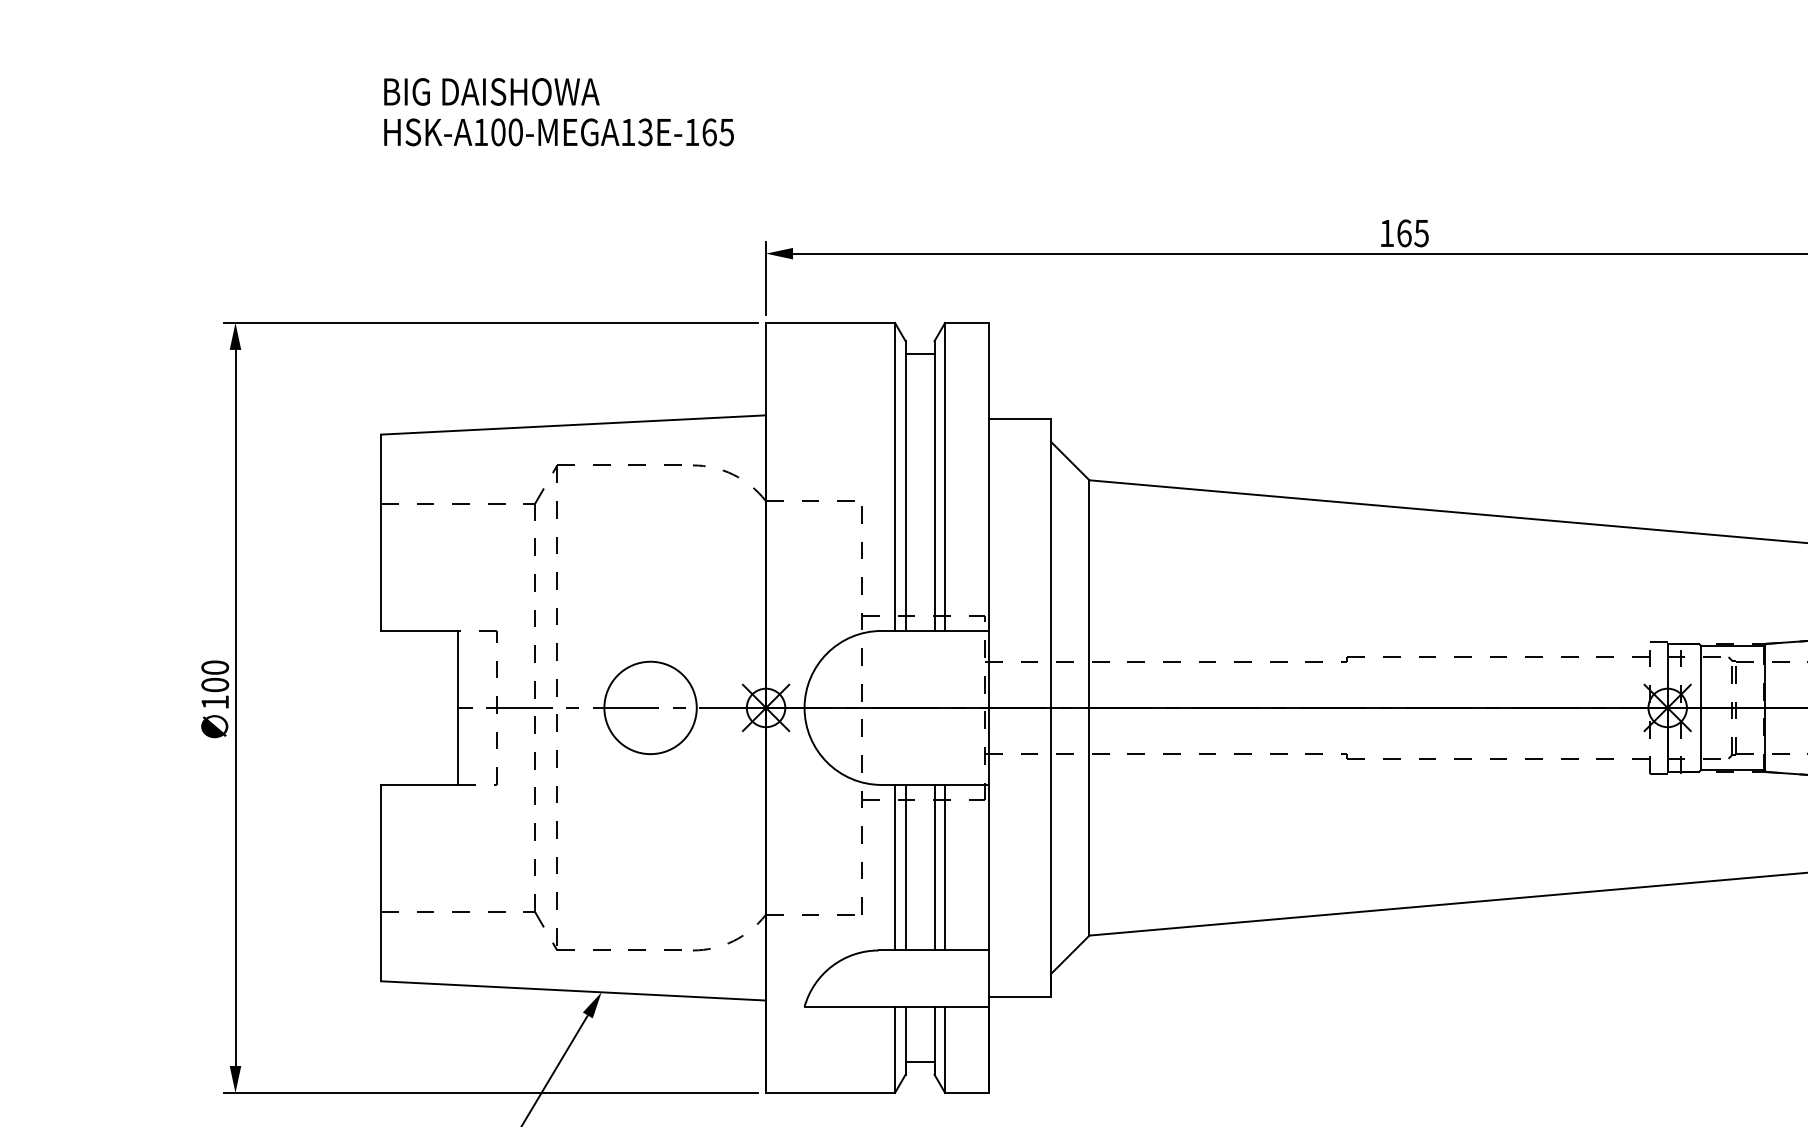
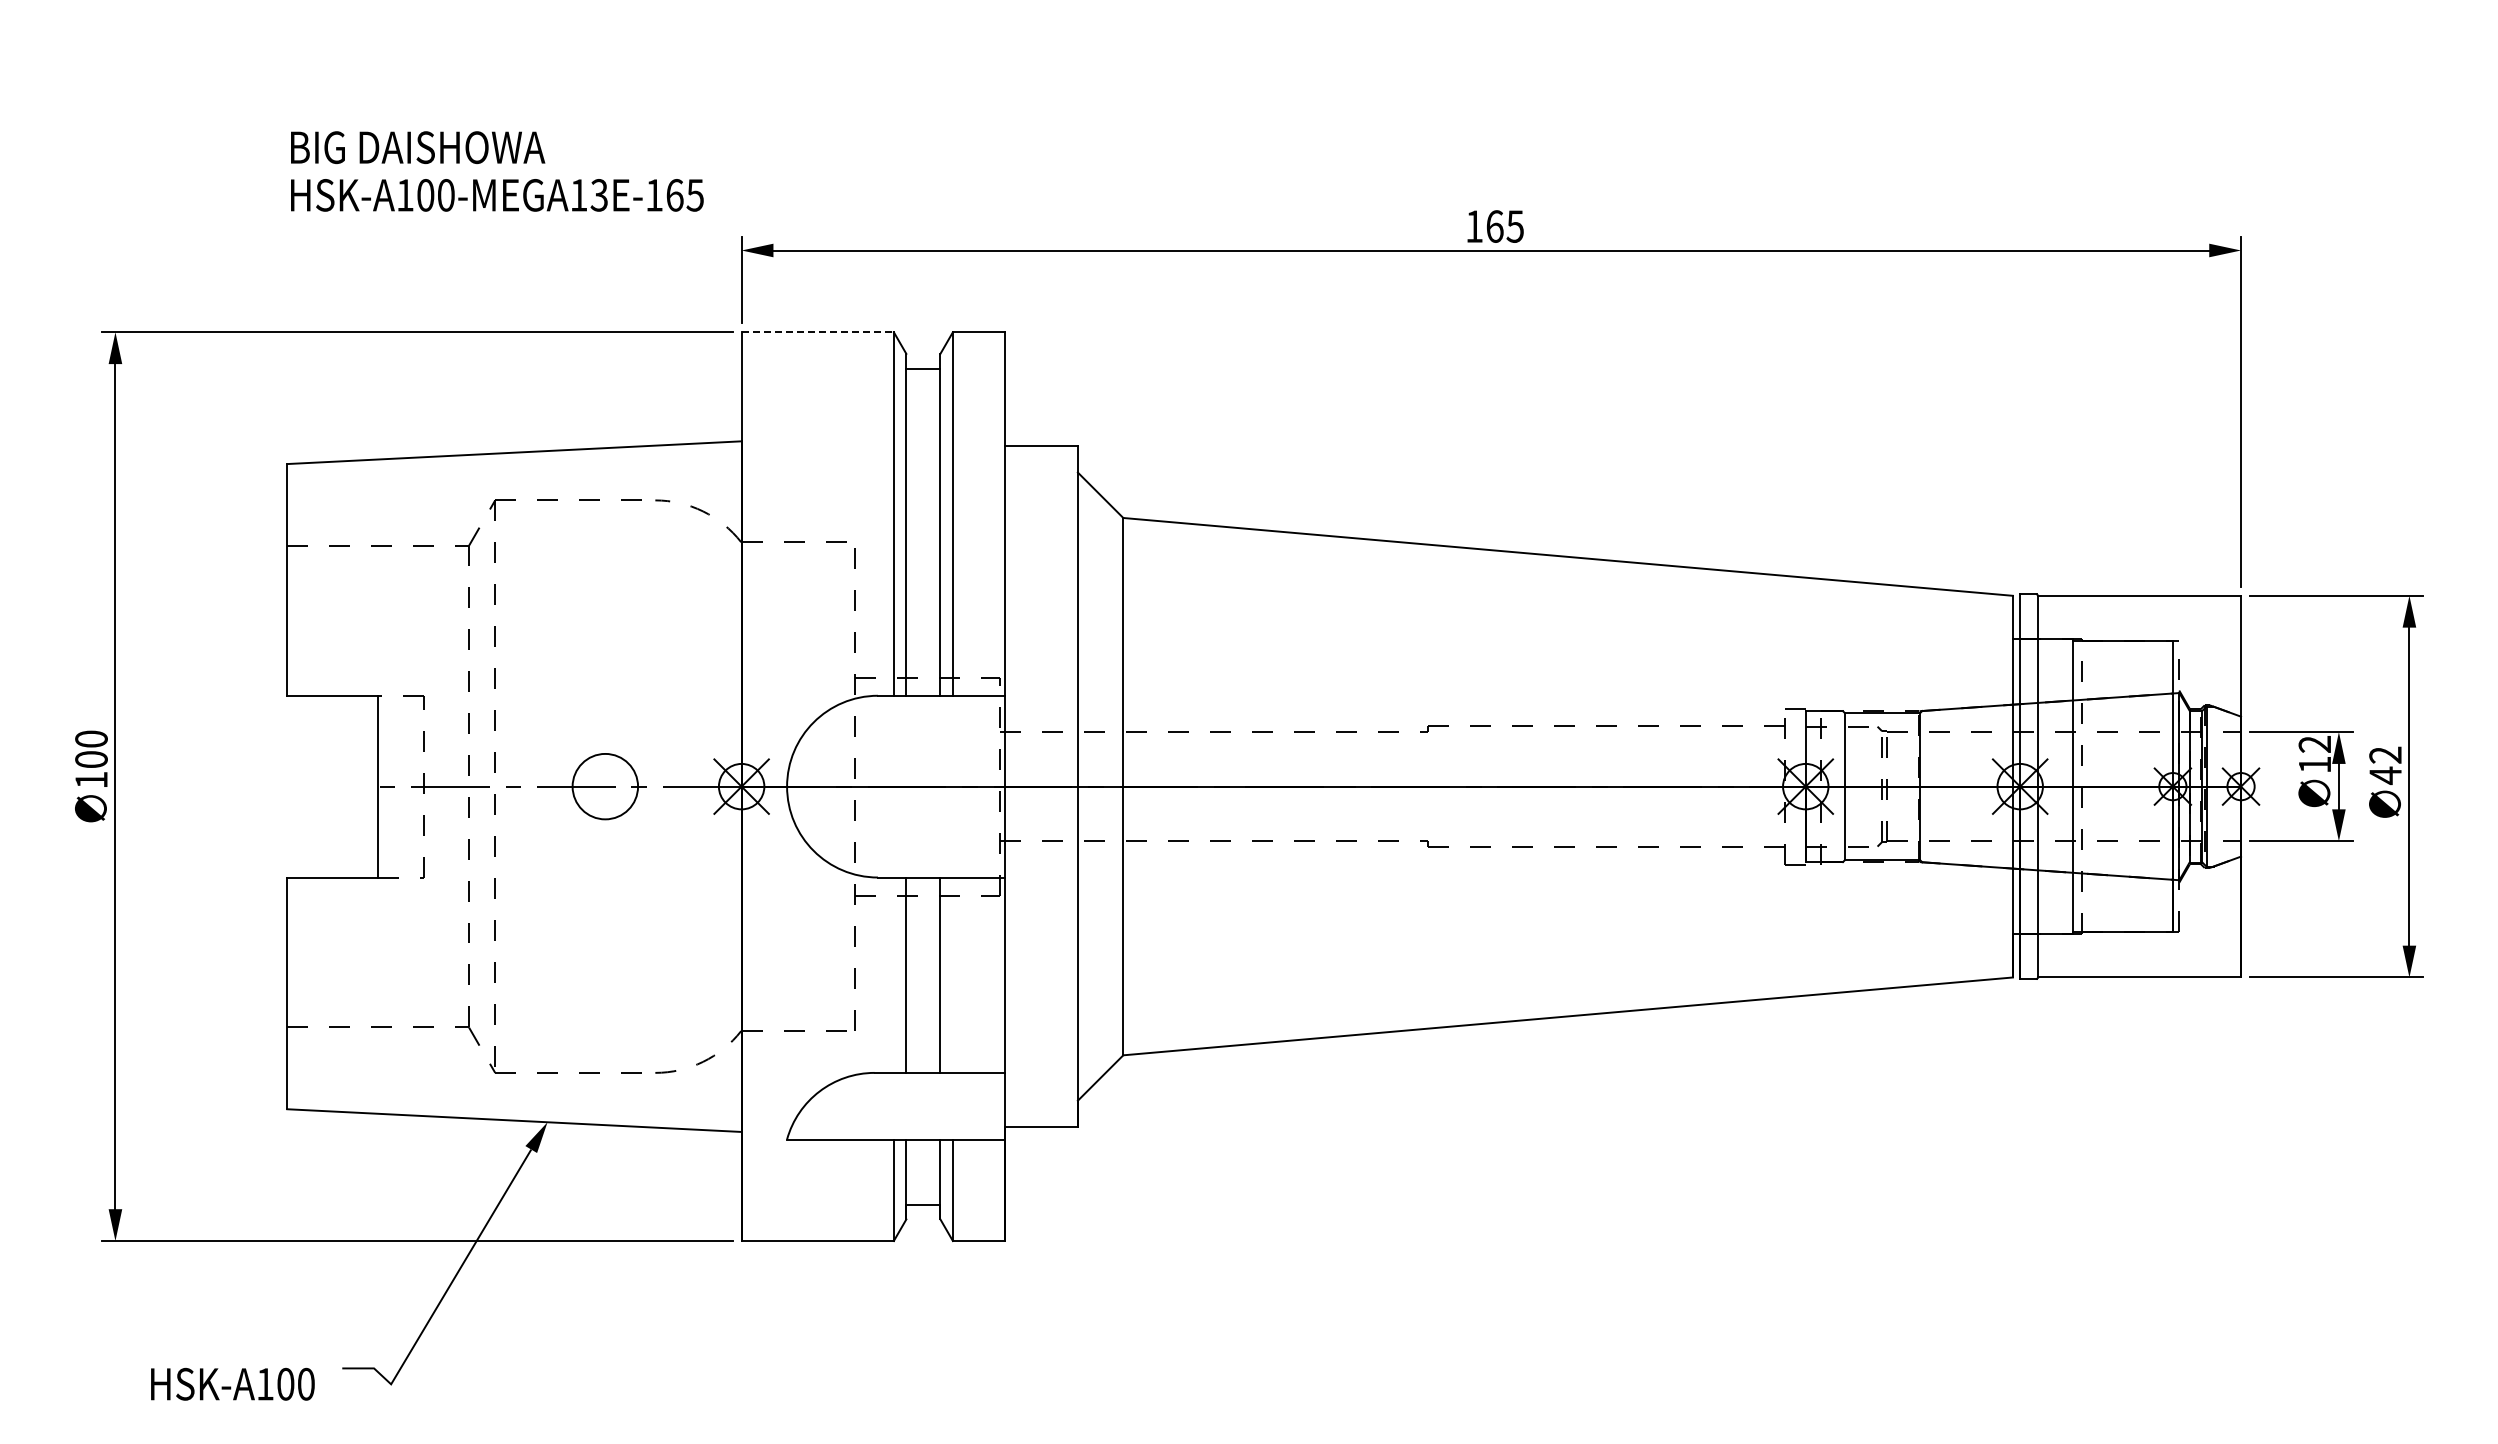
text: (559, 112) -> (497, 171), moved
line: (831, 323) -> (818, 332), solid -> dashed
circle: (649, 707) -> (604, 786), size x0.6
line: (894, 867) -> (893, 974), removed
line: (944, 867) -> (952, 974), removed

